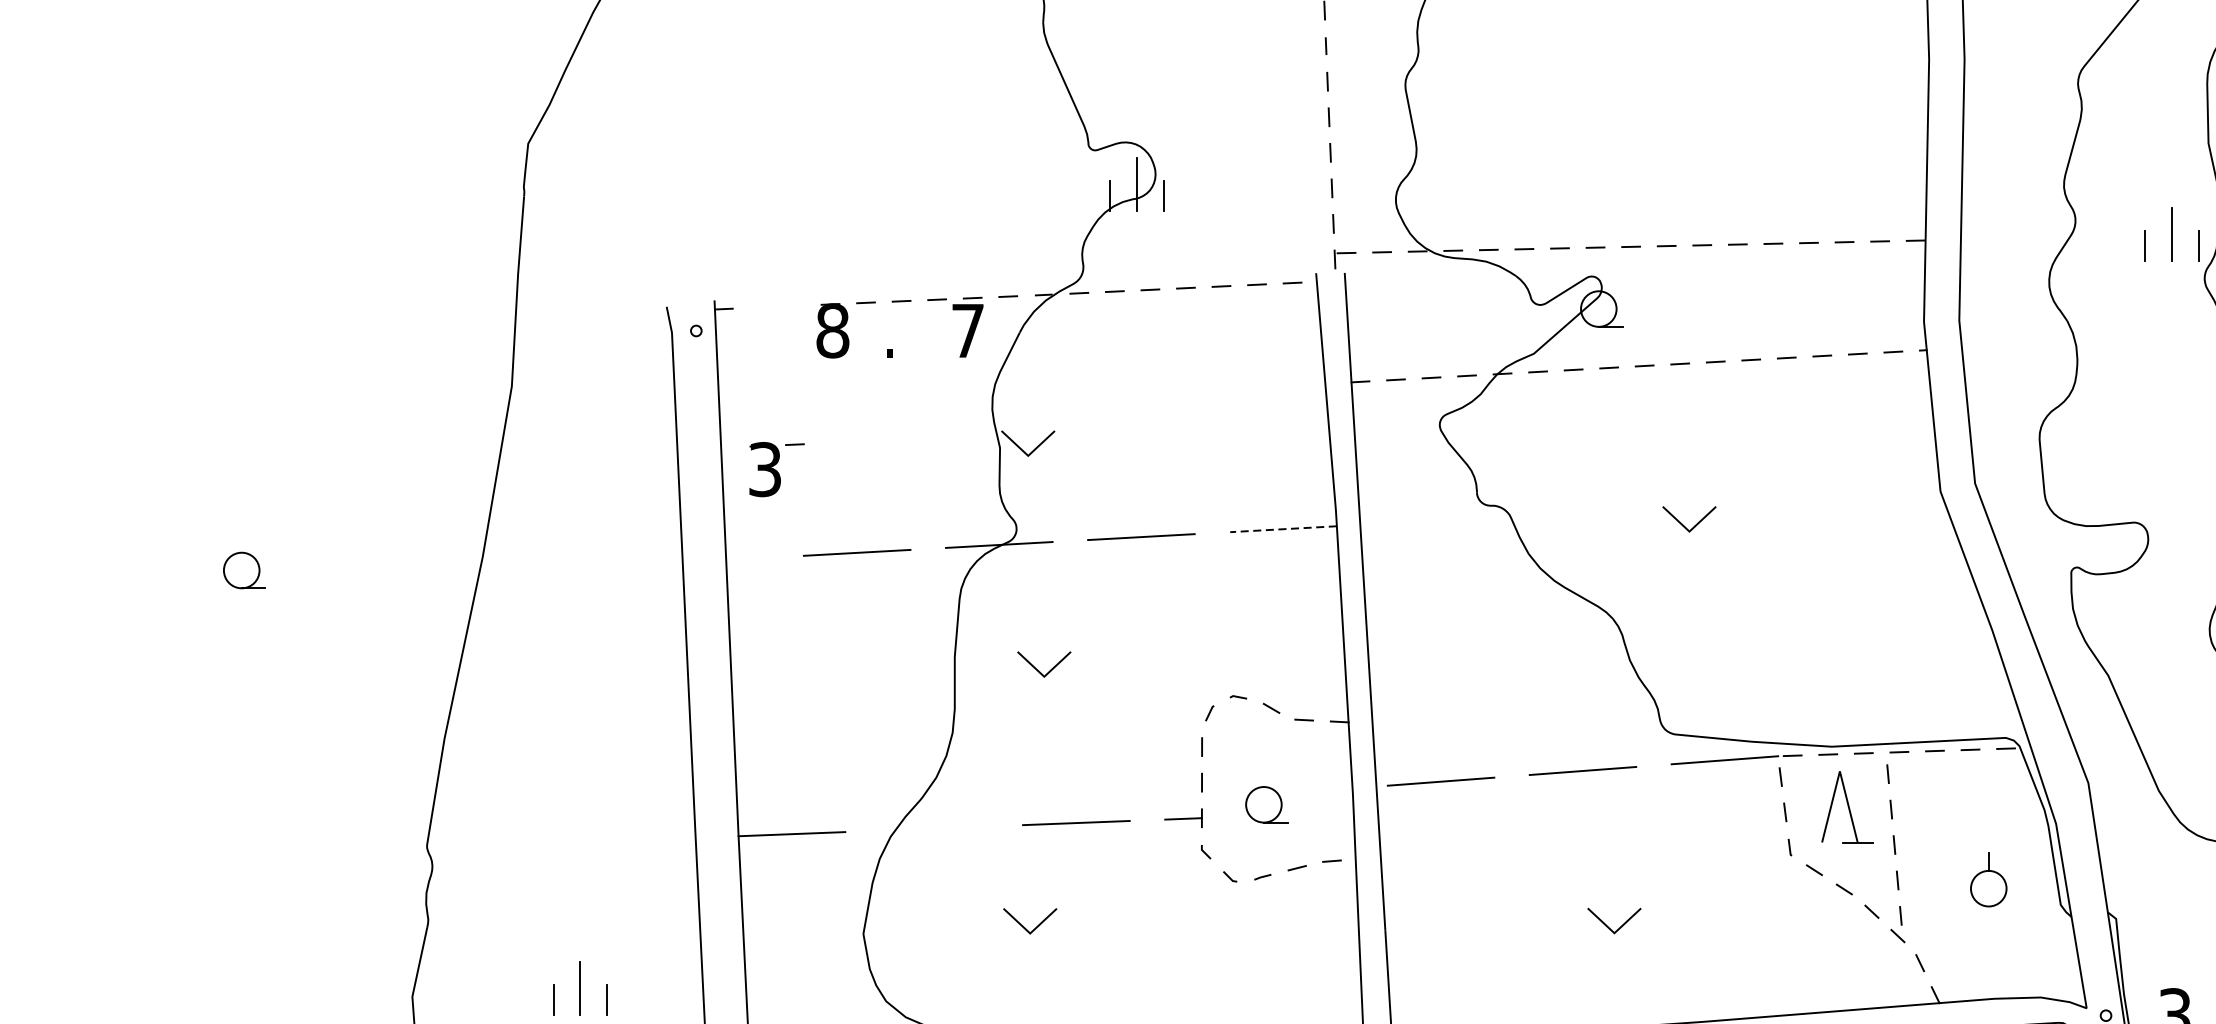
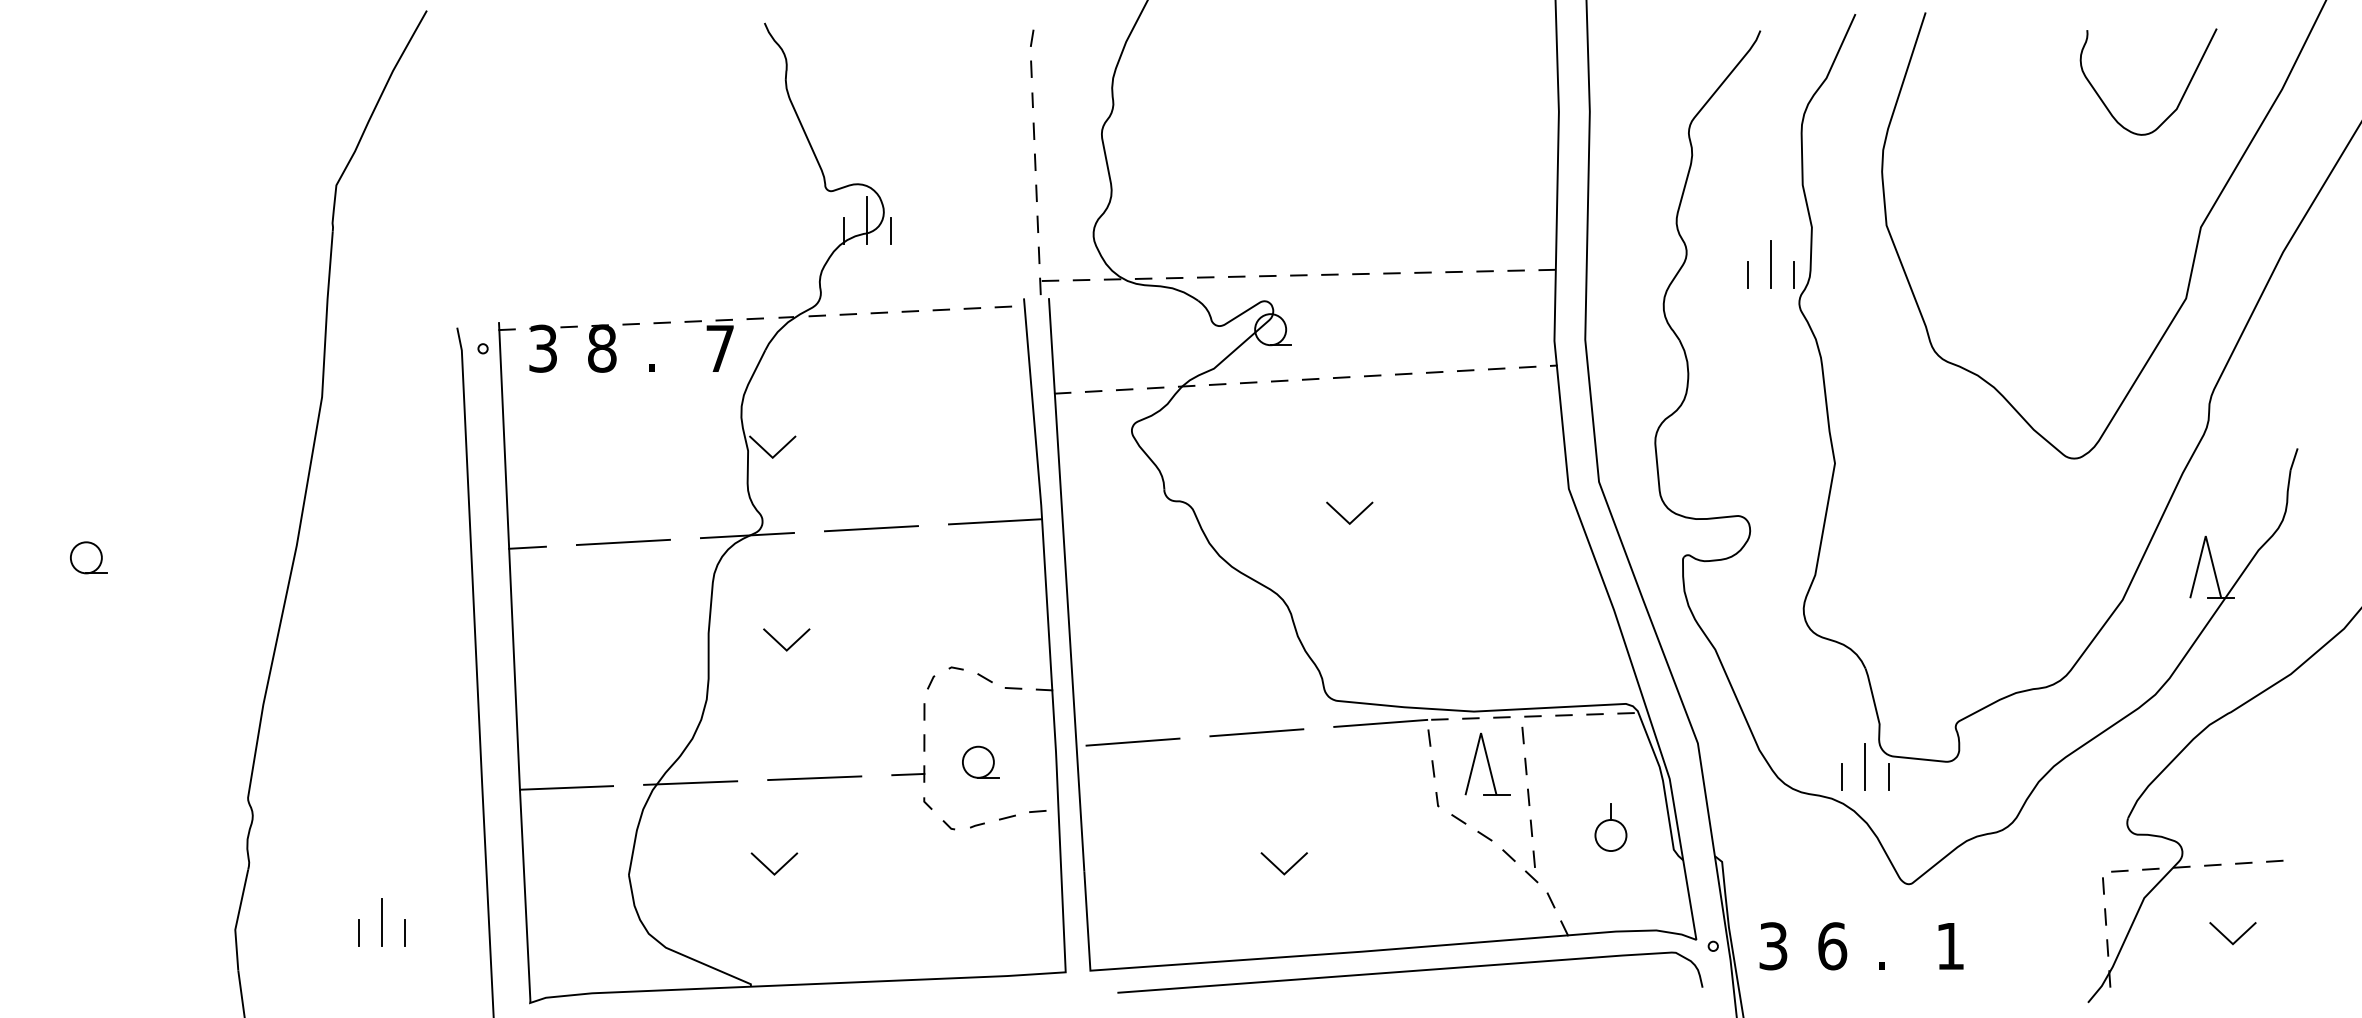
part: (777, 469) -> (553, 348), moved
line: (1283, 528) -> (995, 521), dashed -> solid
line: (747, 558) -> (527, 547), added
line: (934, 827) -> (690, 782), added

